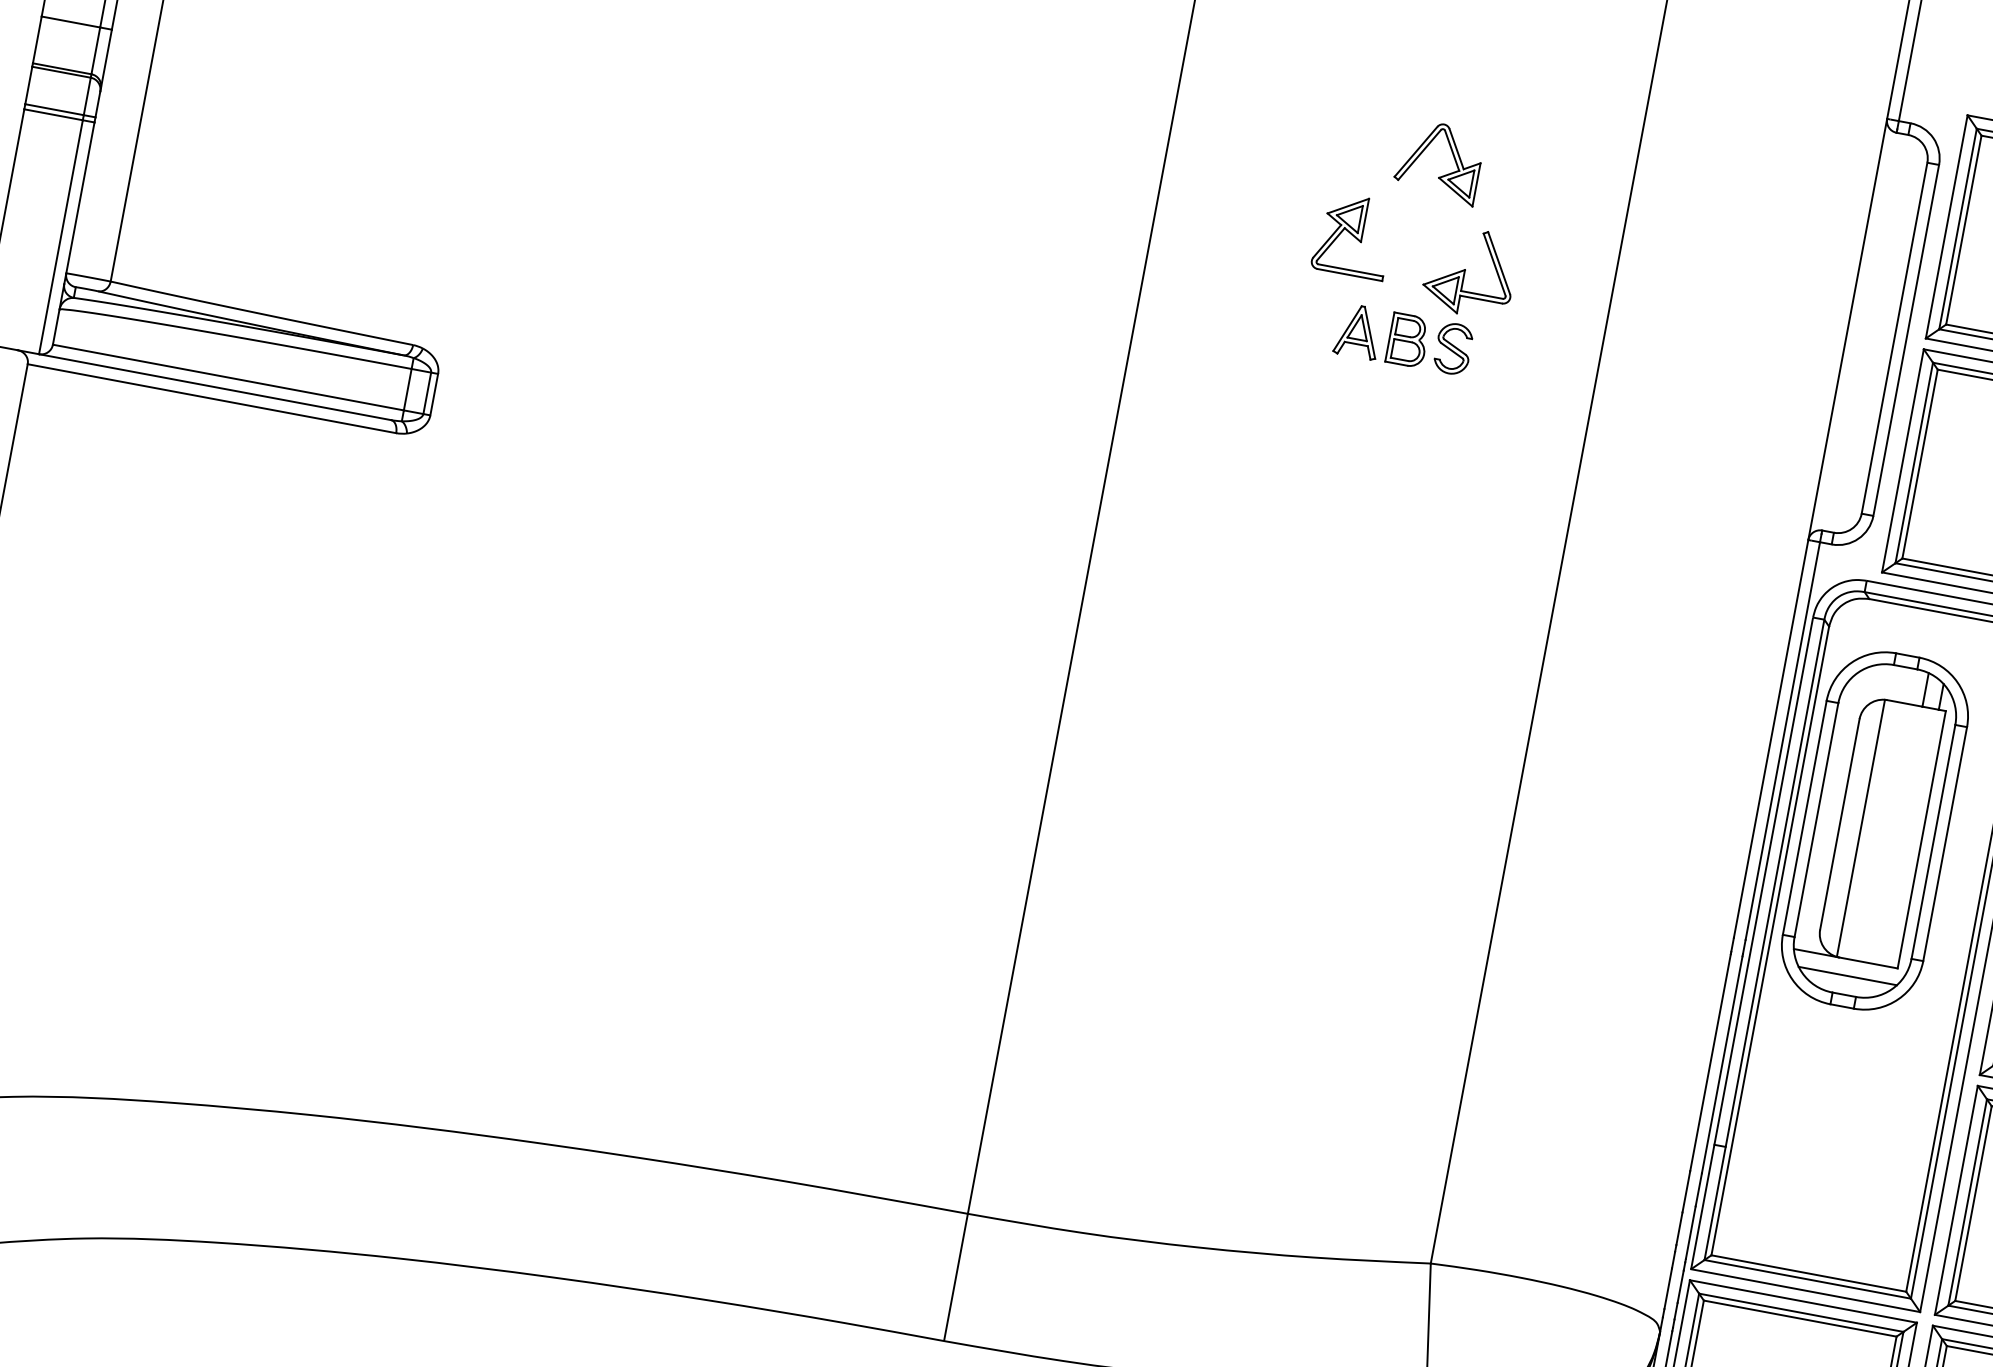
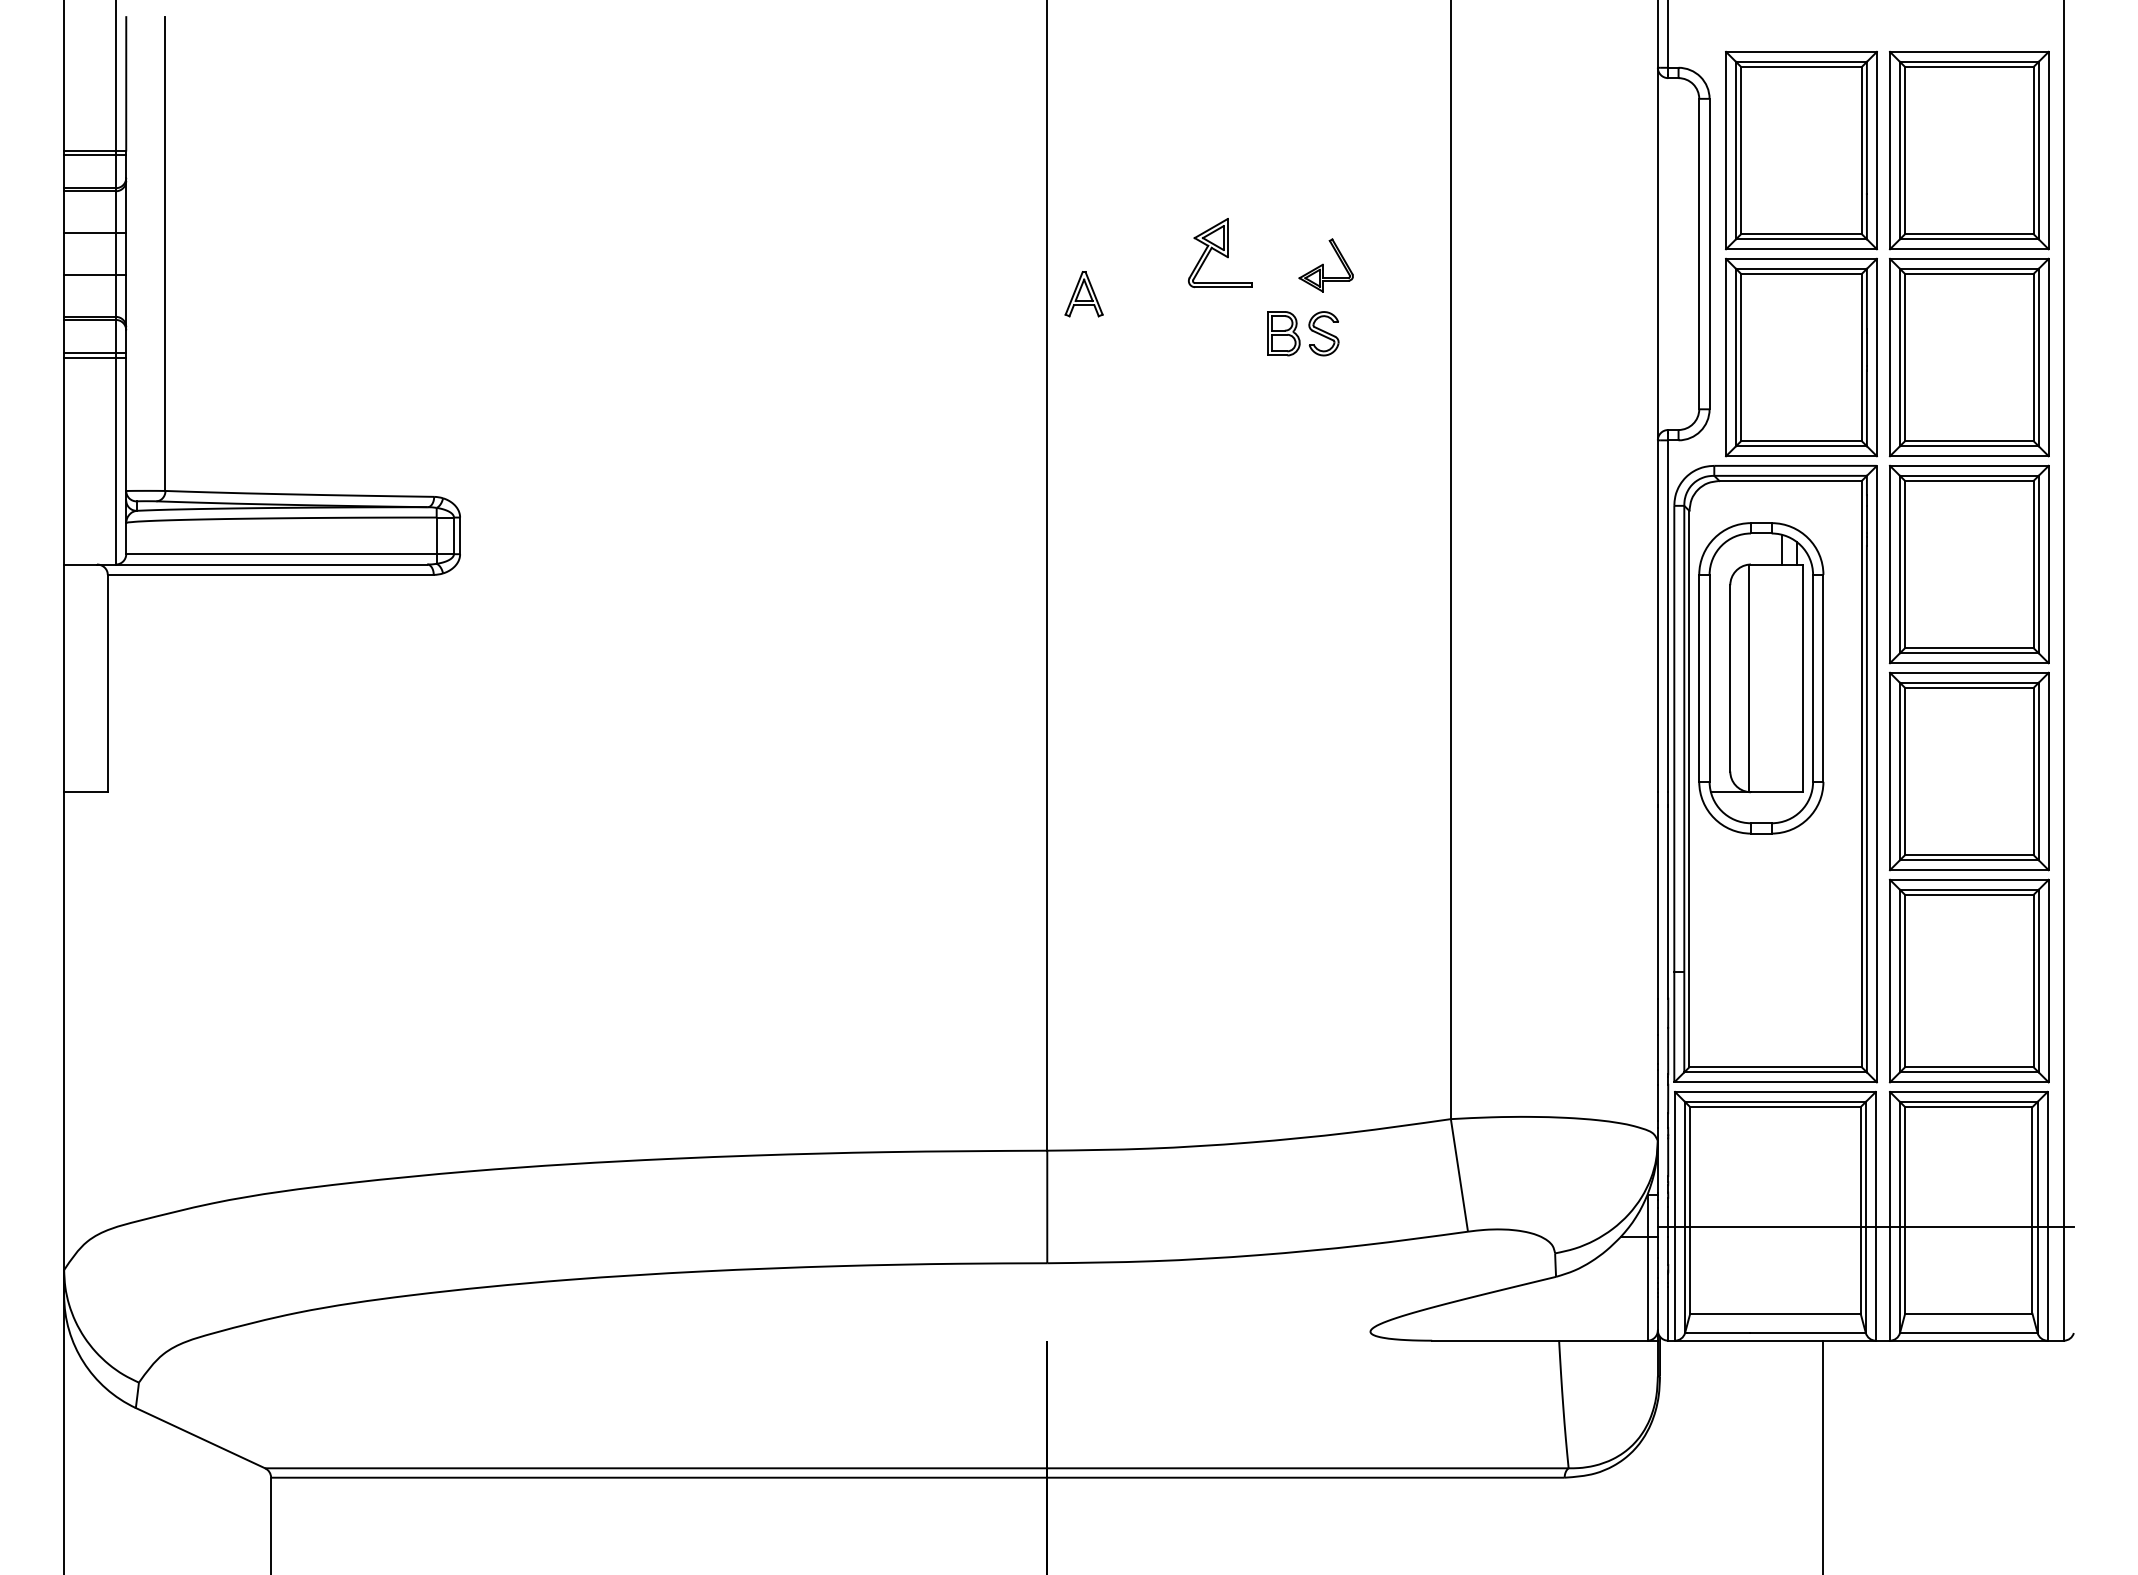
part: (1445, 174) -> (1289, 185), removed
part: (1470, 272) -> (1326, 265), size x0.7
part: (1357, 331) -> (1083, 294), moved
line: (1846, 975) -> (1760, 806), removed

